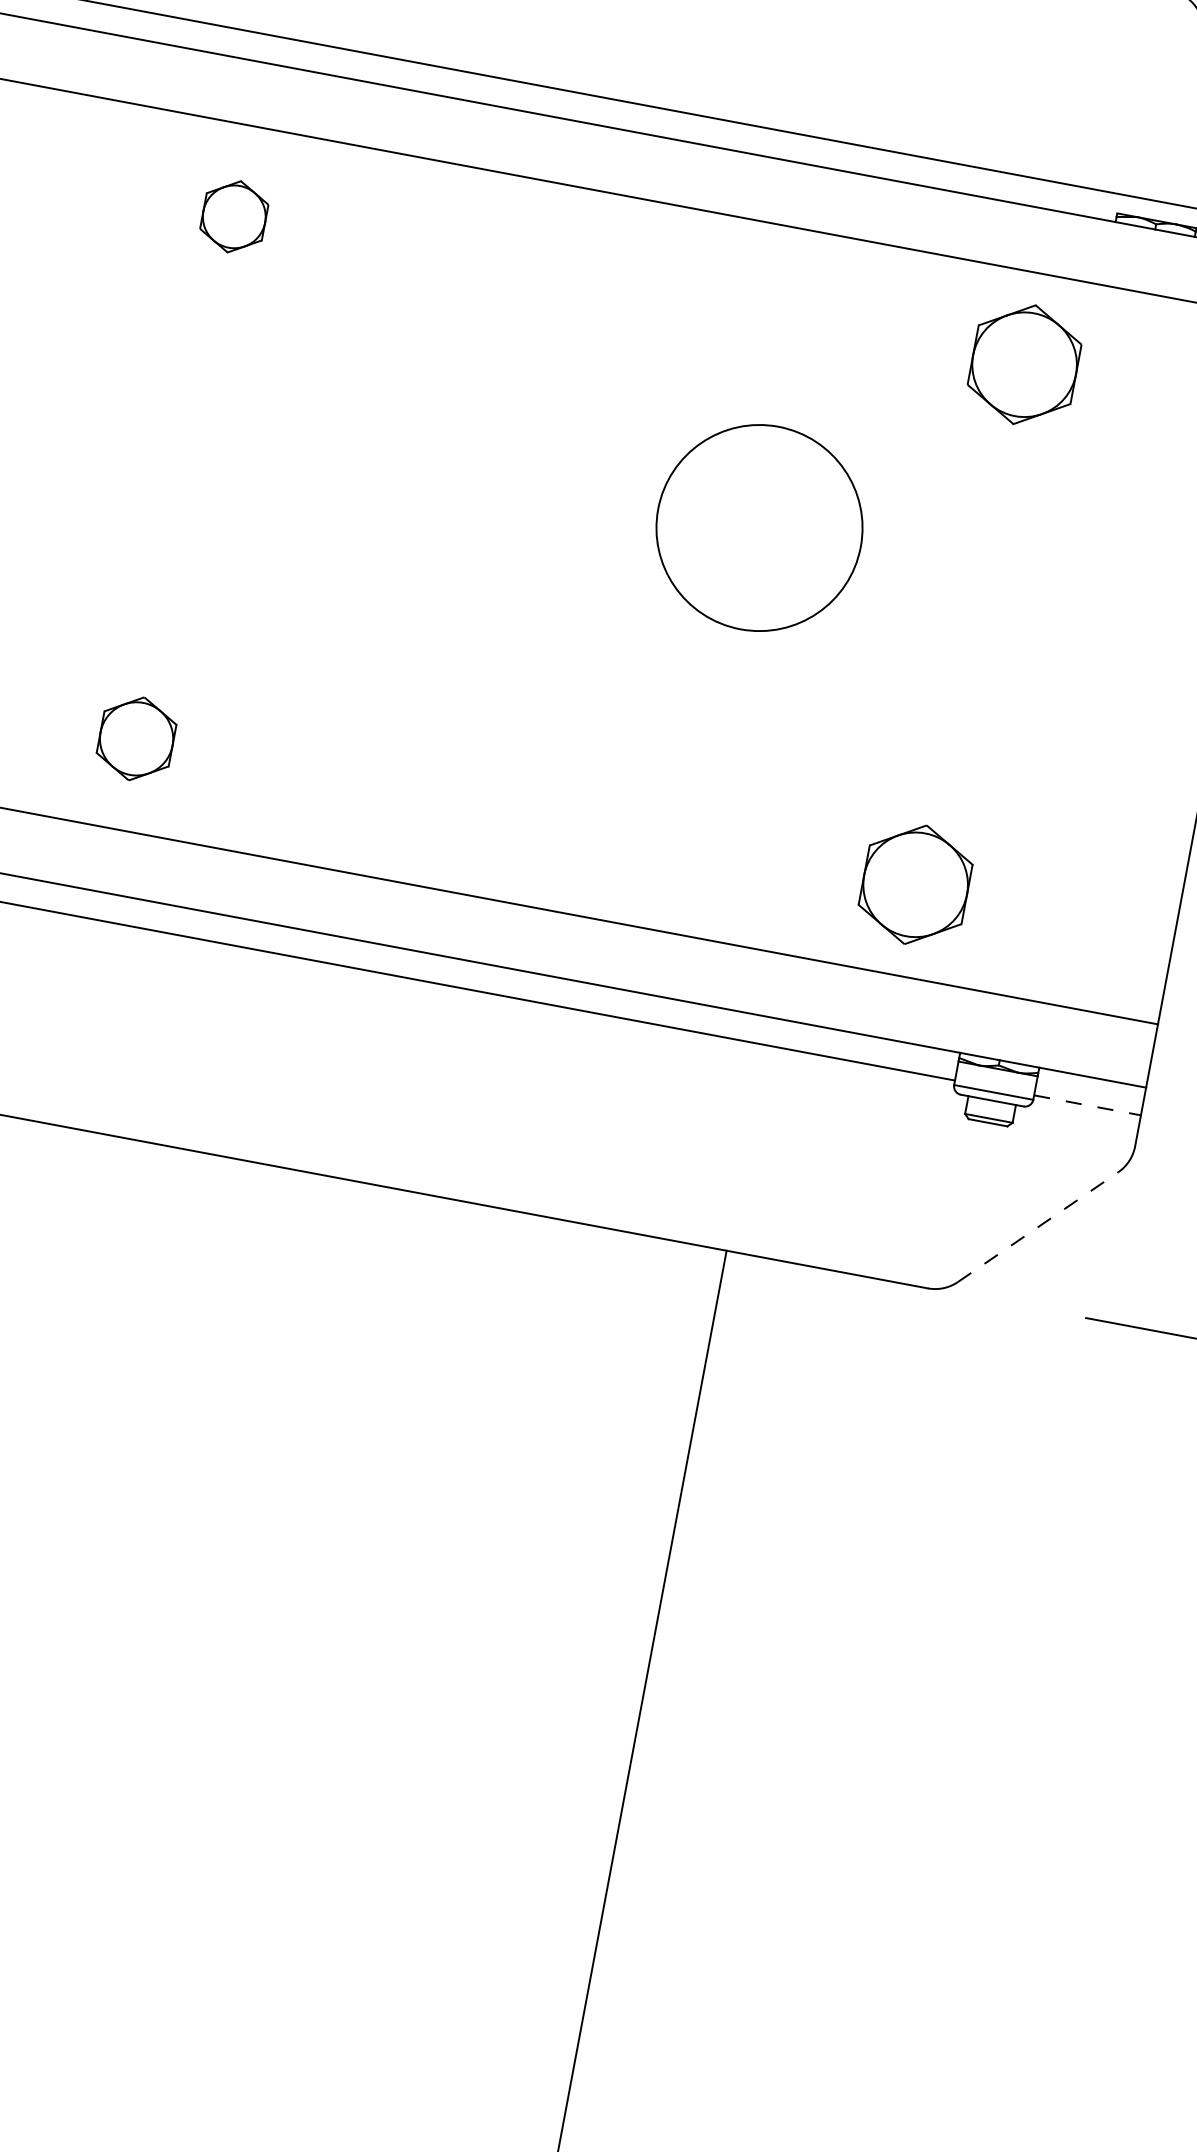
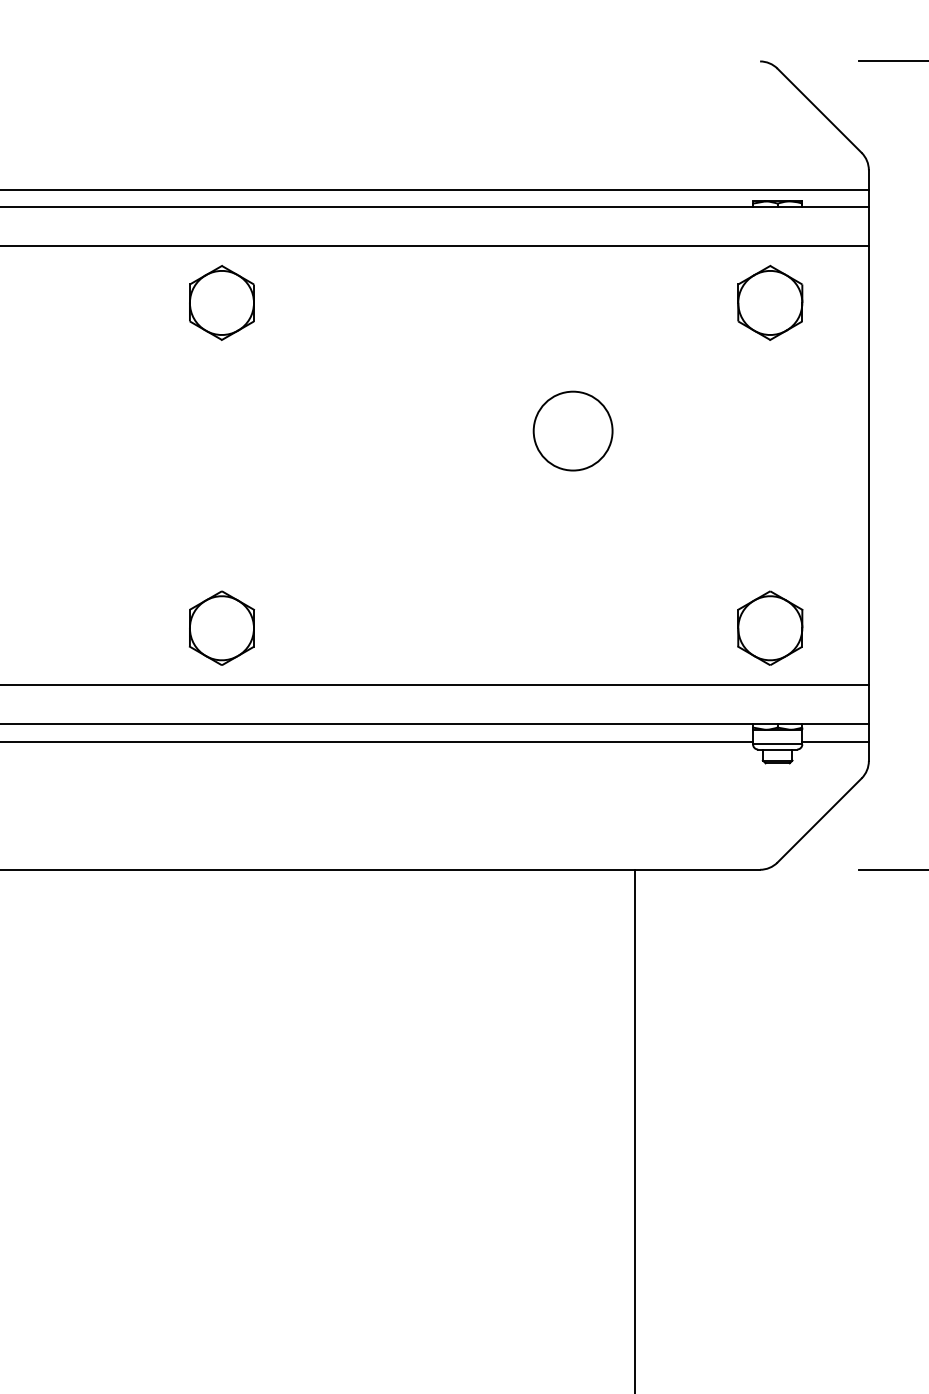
part: (233, 215) -> (221, 302), size x1.67
part: (1025, 364) -> (770, 302), moved
circle: (758, 526) -> (572, 430), size x0.62
part: (136, 737) -> (221, 627), size x1.43
part: (916, 883) -> (770, 627), moved
line: (1089, 1105) -> (836, 741), dashed -> solid
line: (1038, 1227) -> (819, 820), dashed -> solid

